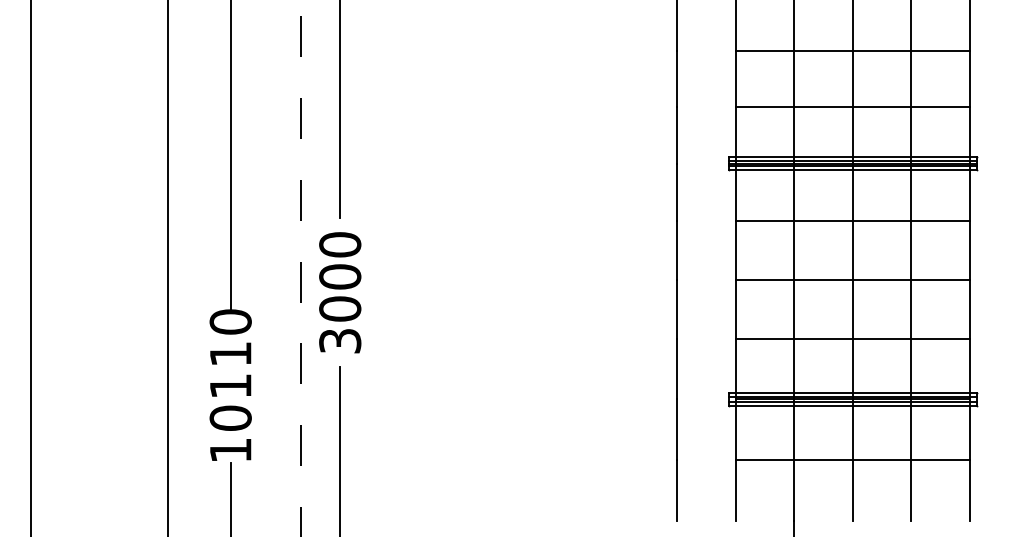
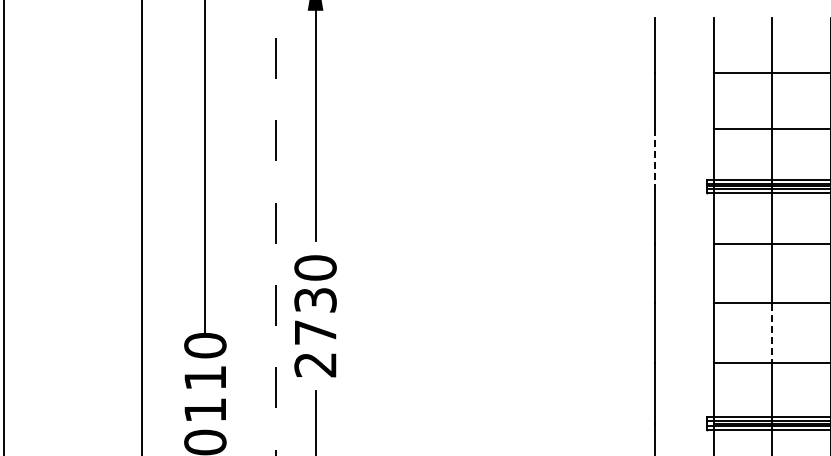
line: (677, 135) -> (654, 157), solid -> dashed
text: (340, 308) -> (315, 332), 3000 -> 2730
line: (794, 309) -> (772, 333), solid -> dashed

